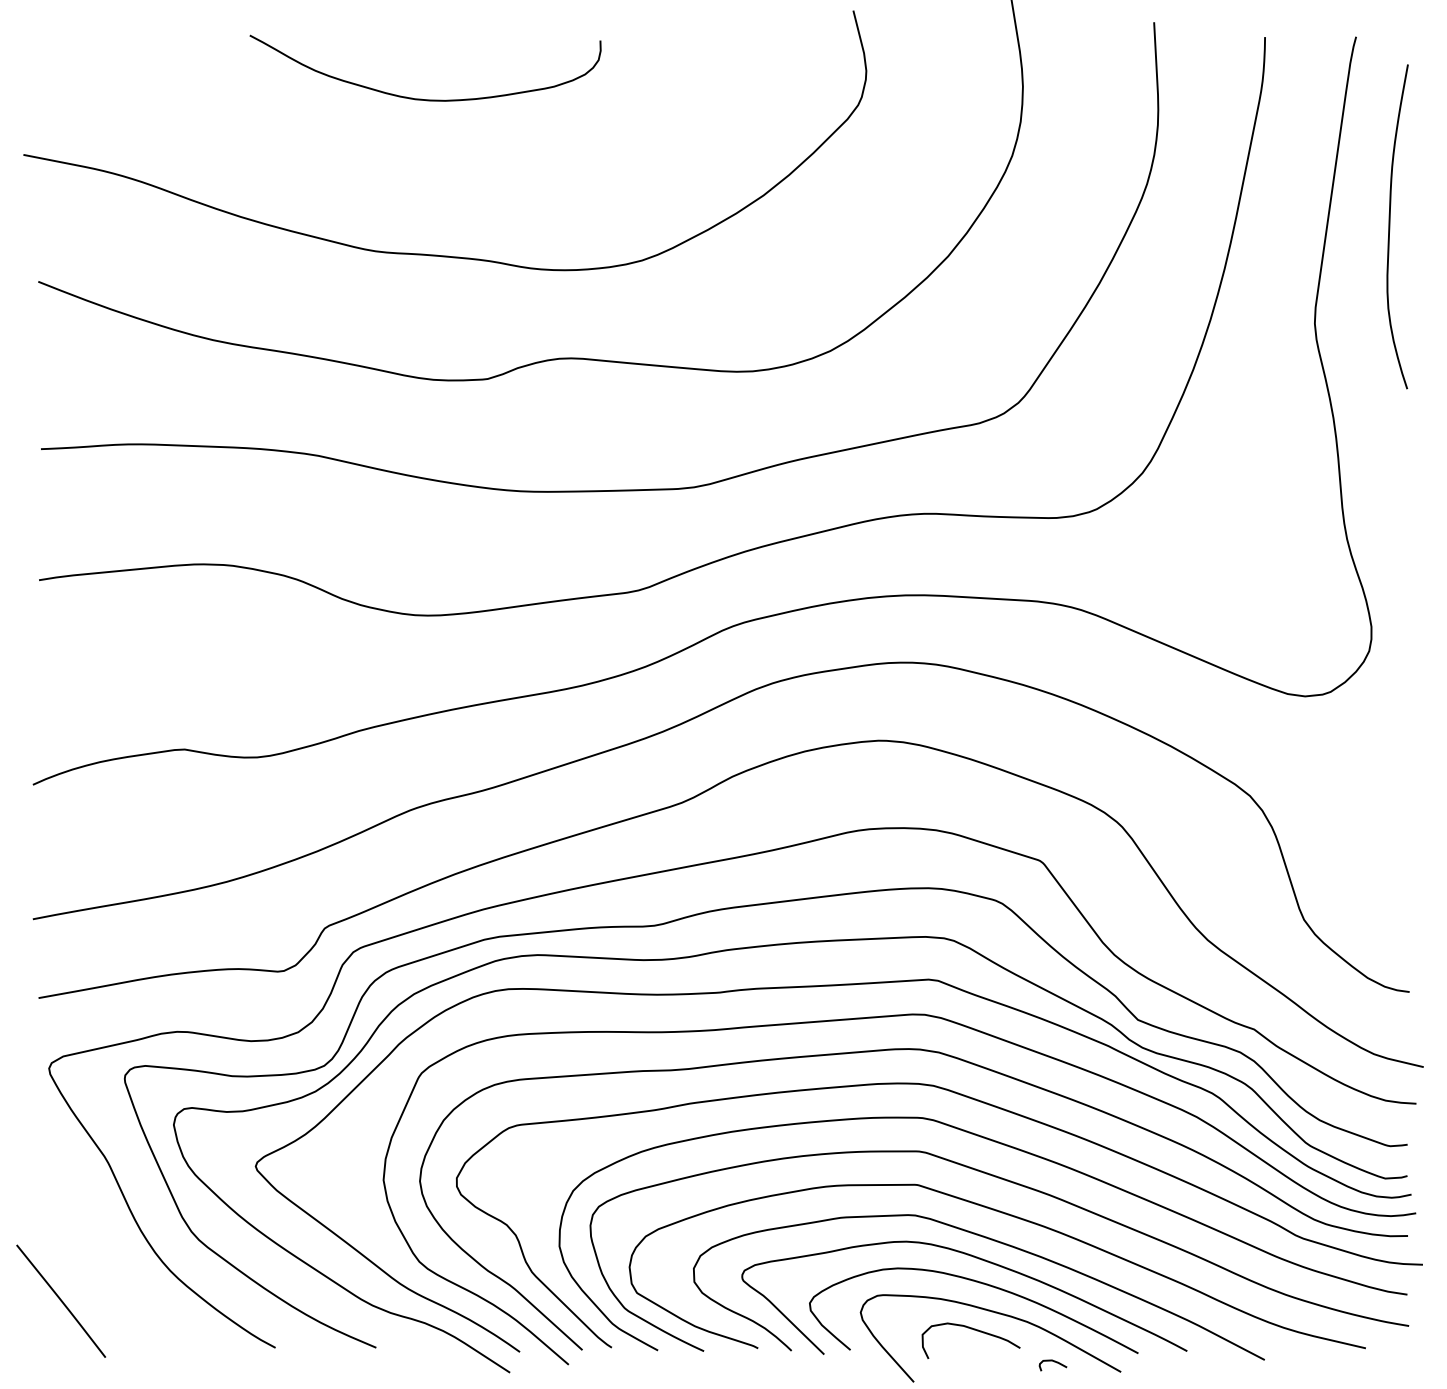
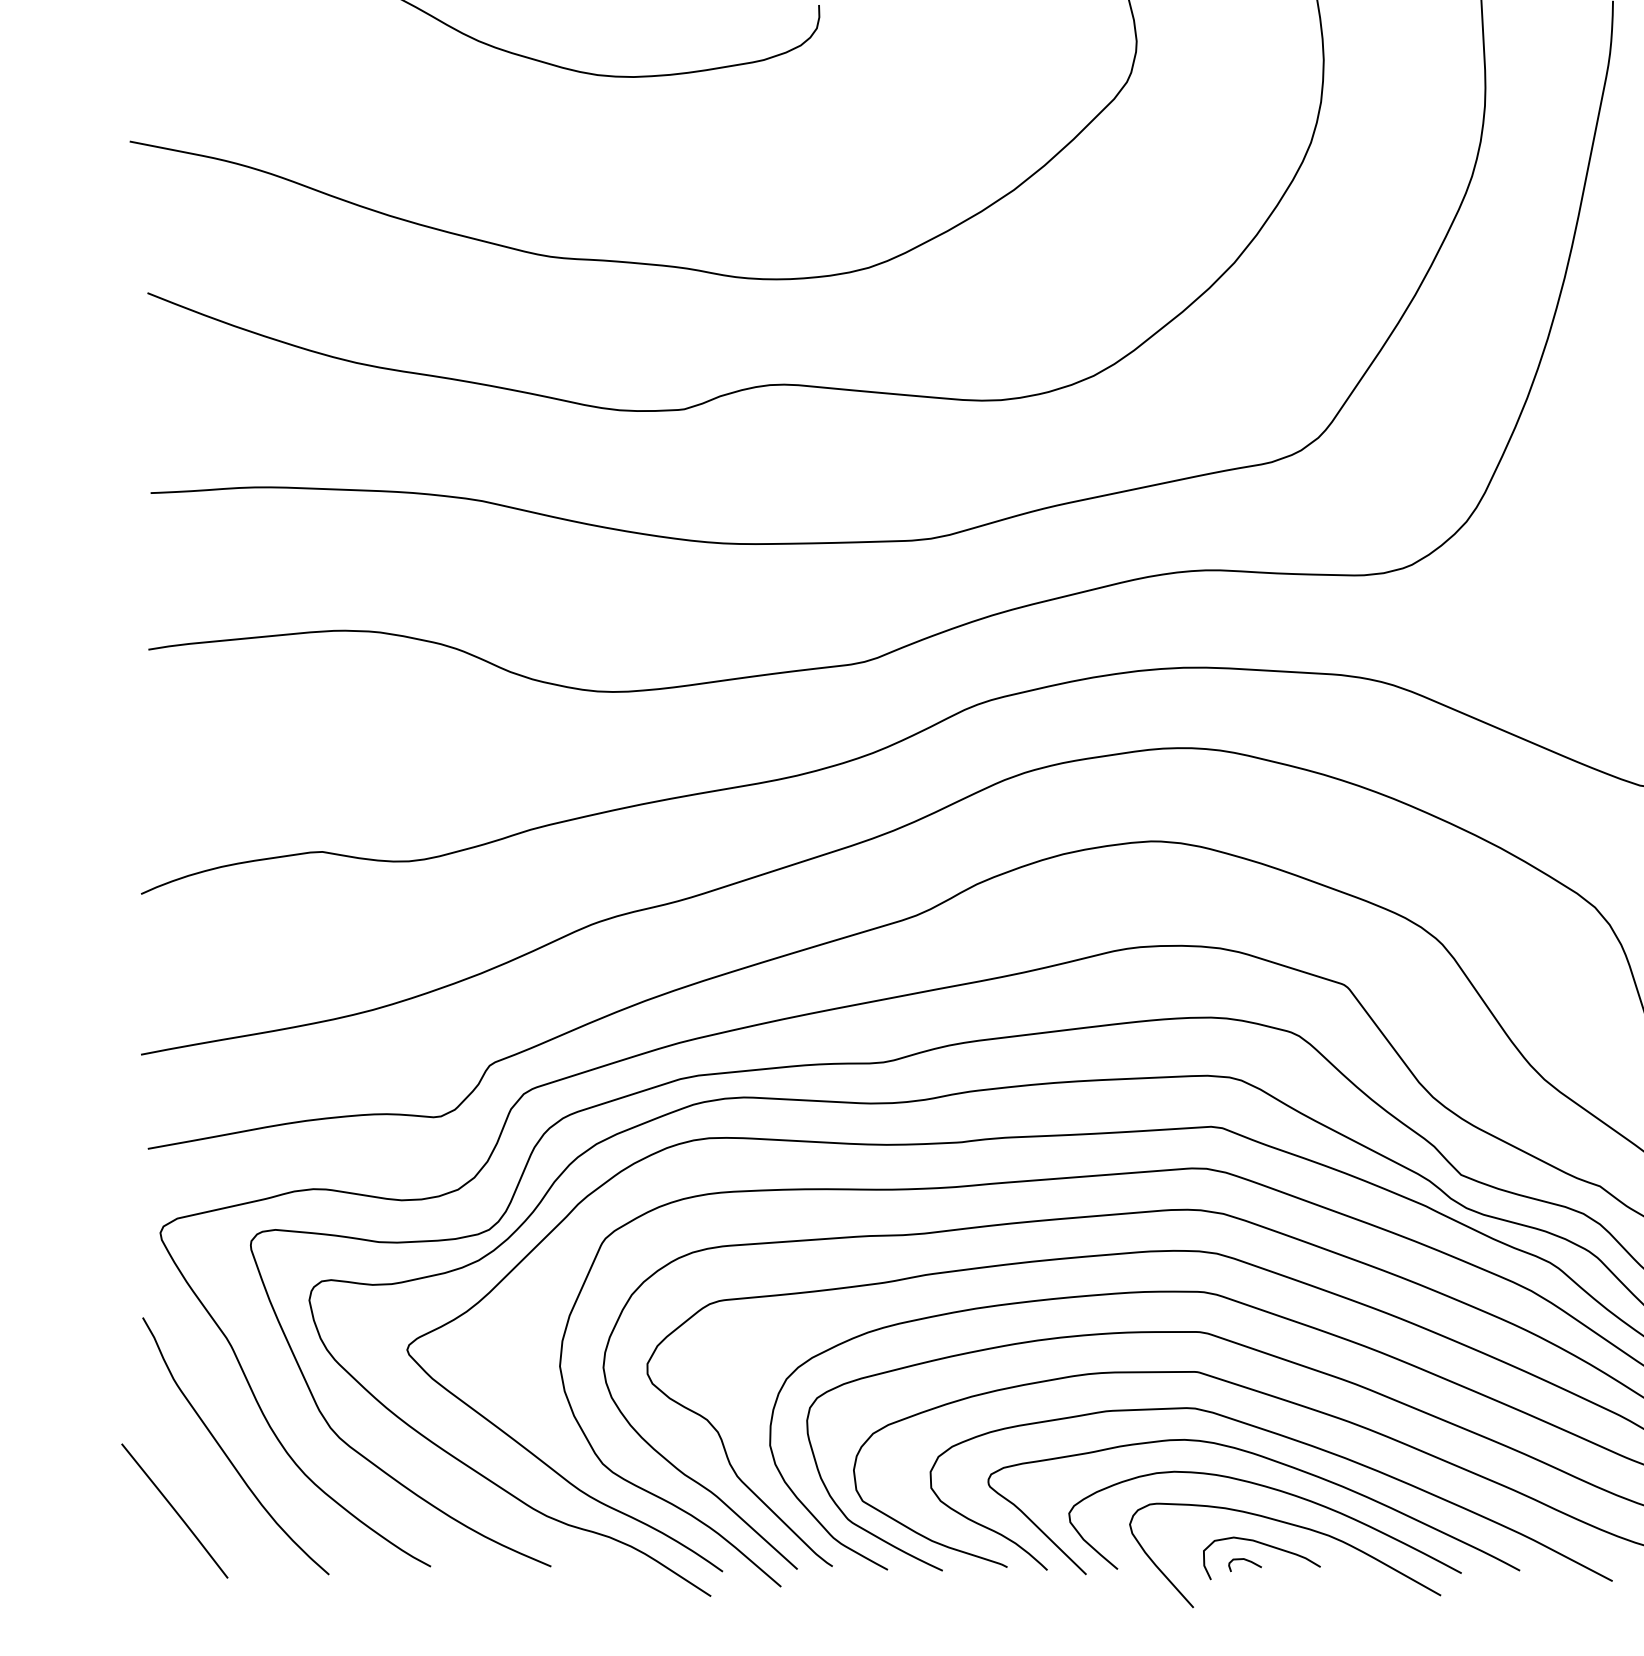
curve: (103, 1251) -> (225, 1451), added
curve: (1054, 1362) -> (1246, 1561), moved

